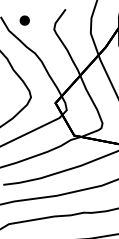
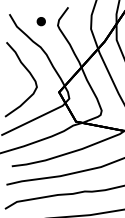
part: (23, 20) -> (40, 21), moved

